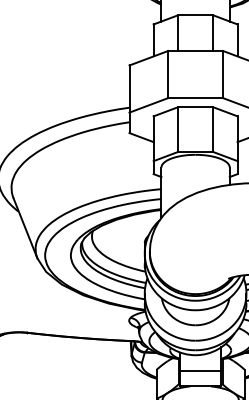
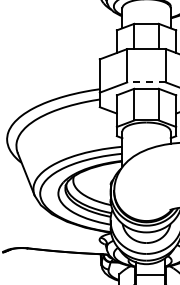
line: (195, 98) -> (146, 82), solid -> dashed

